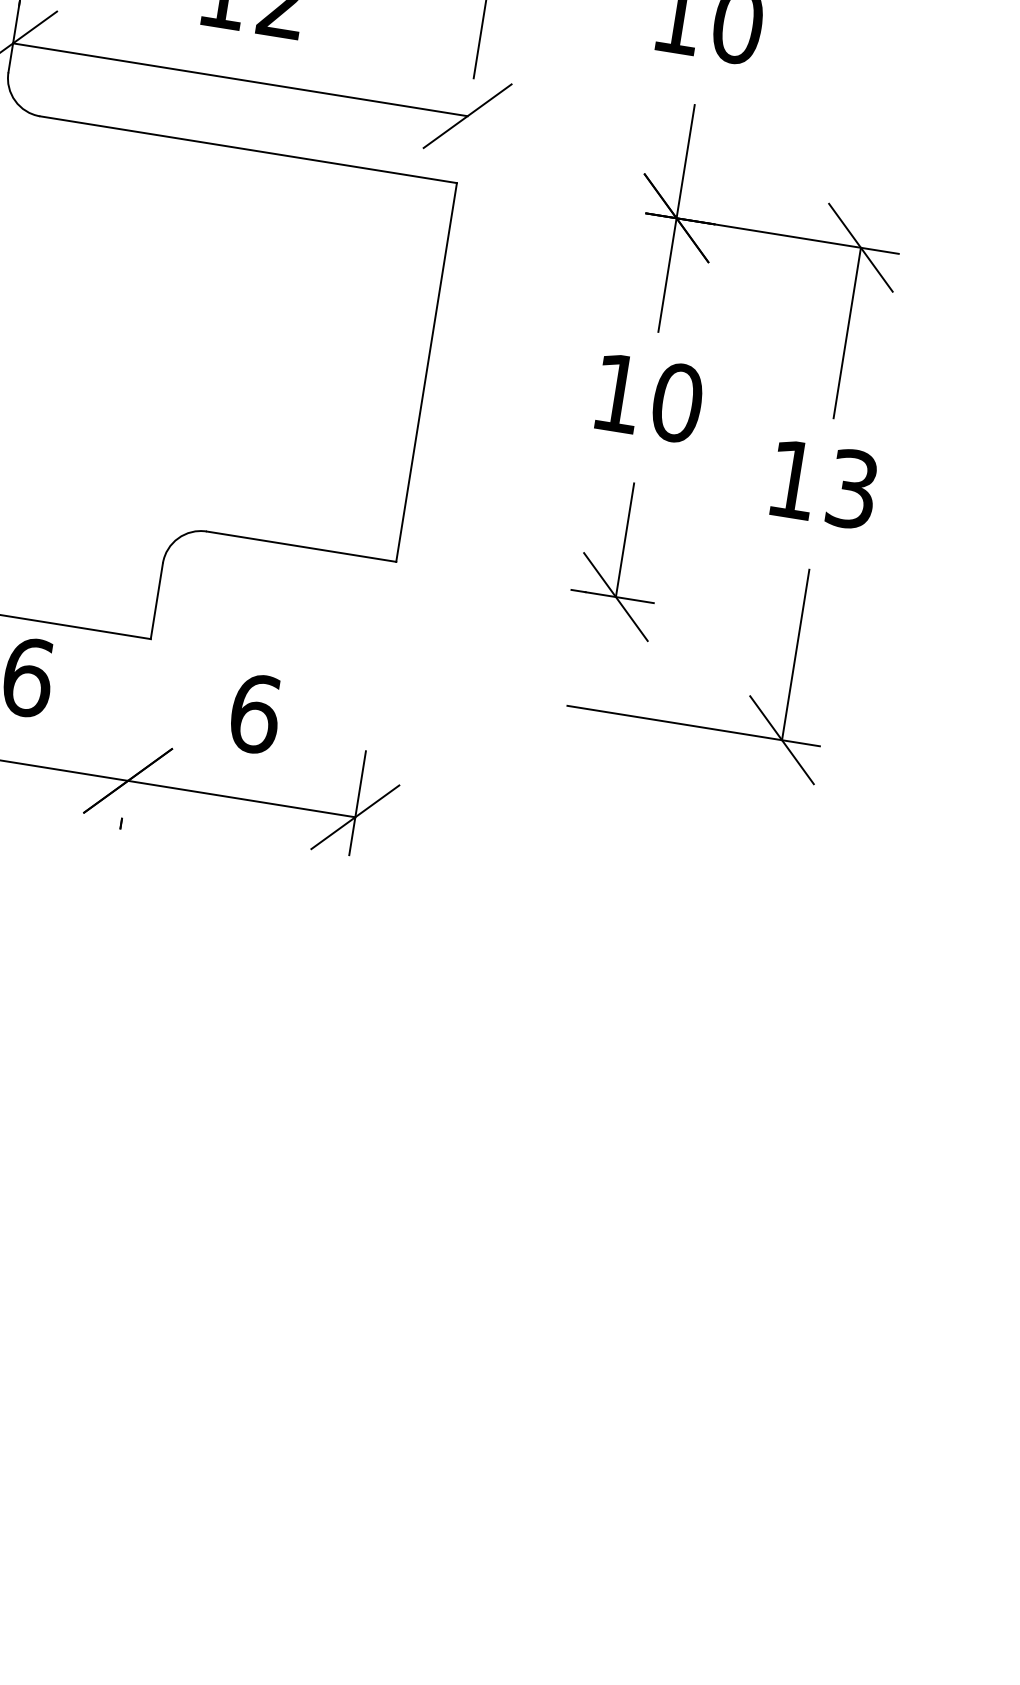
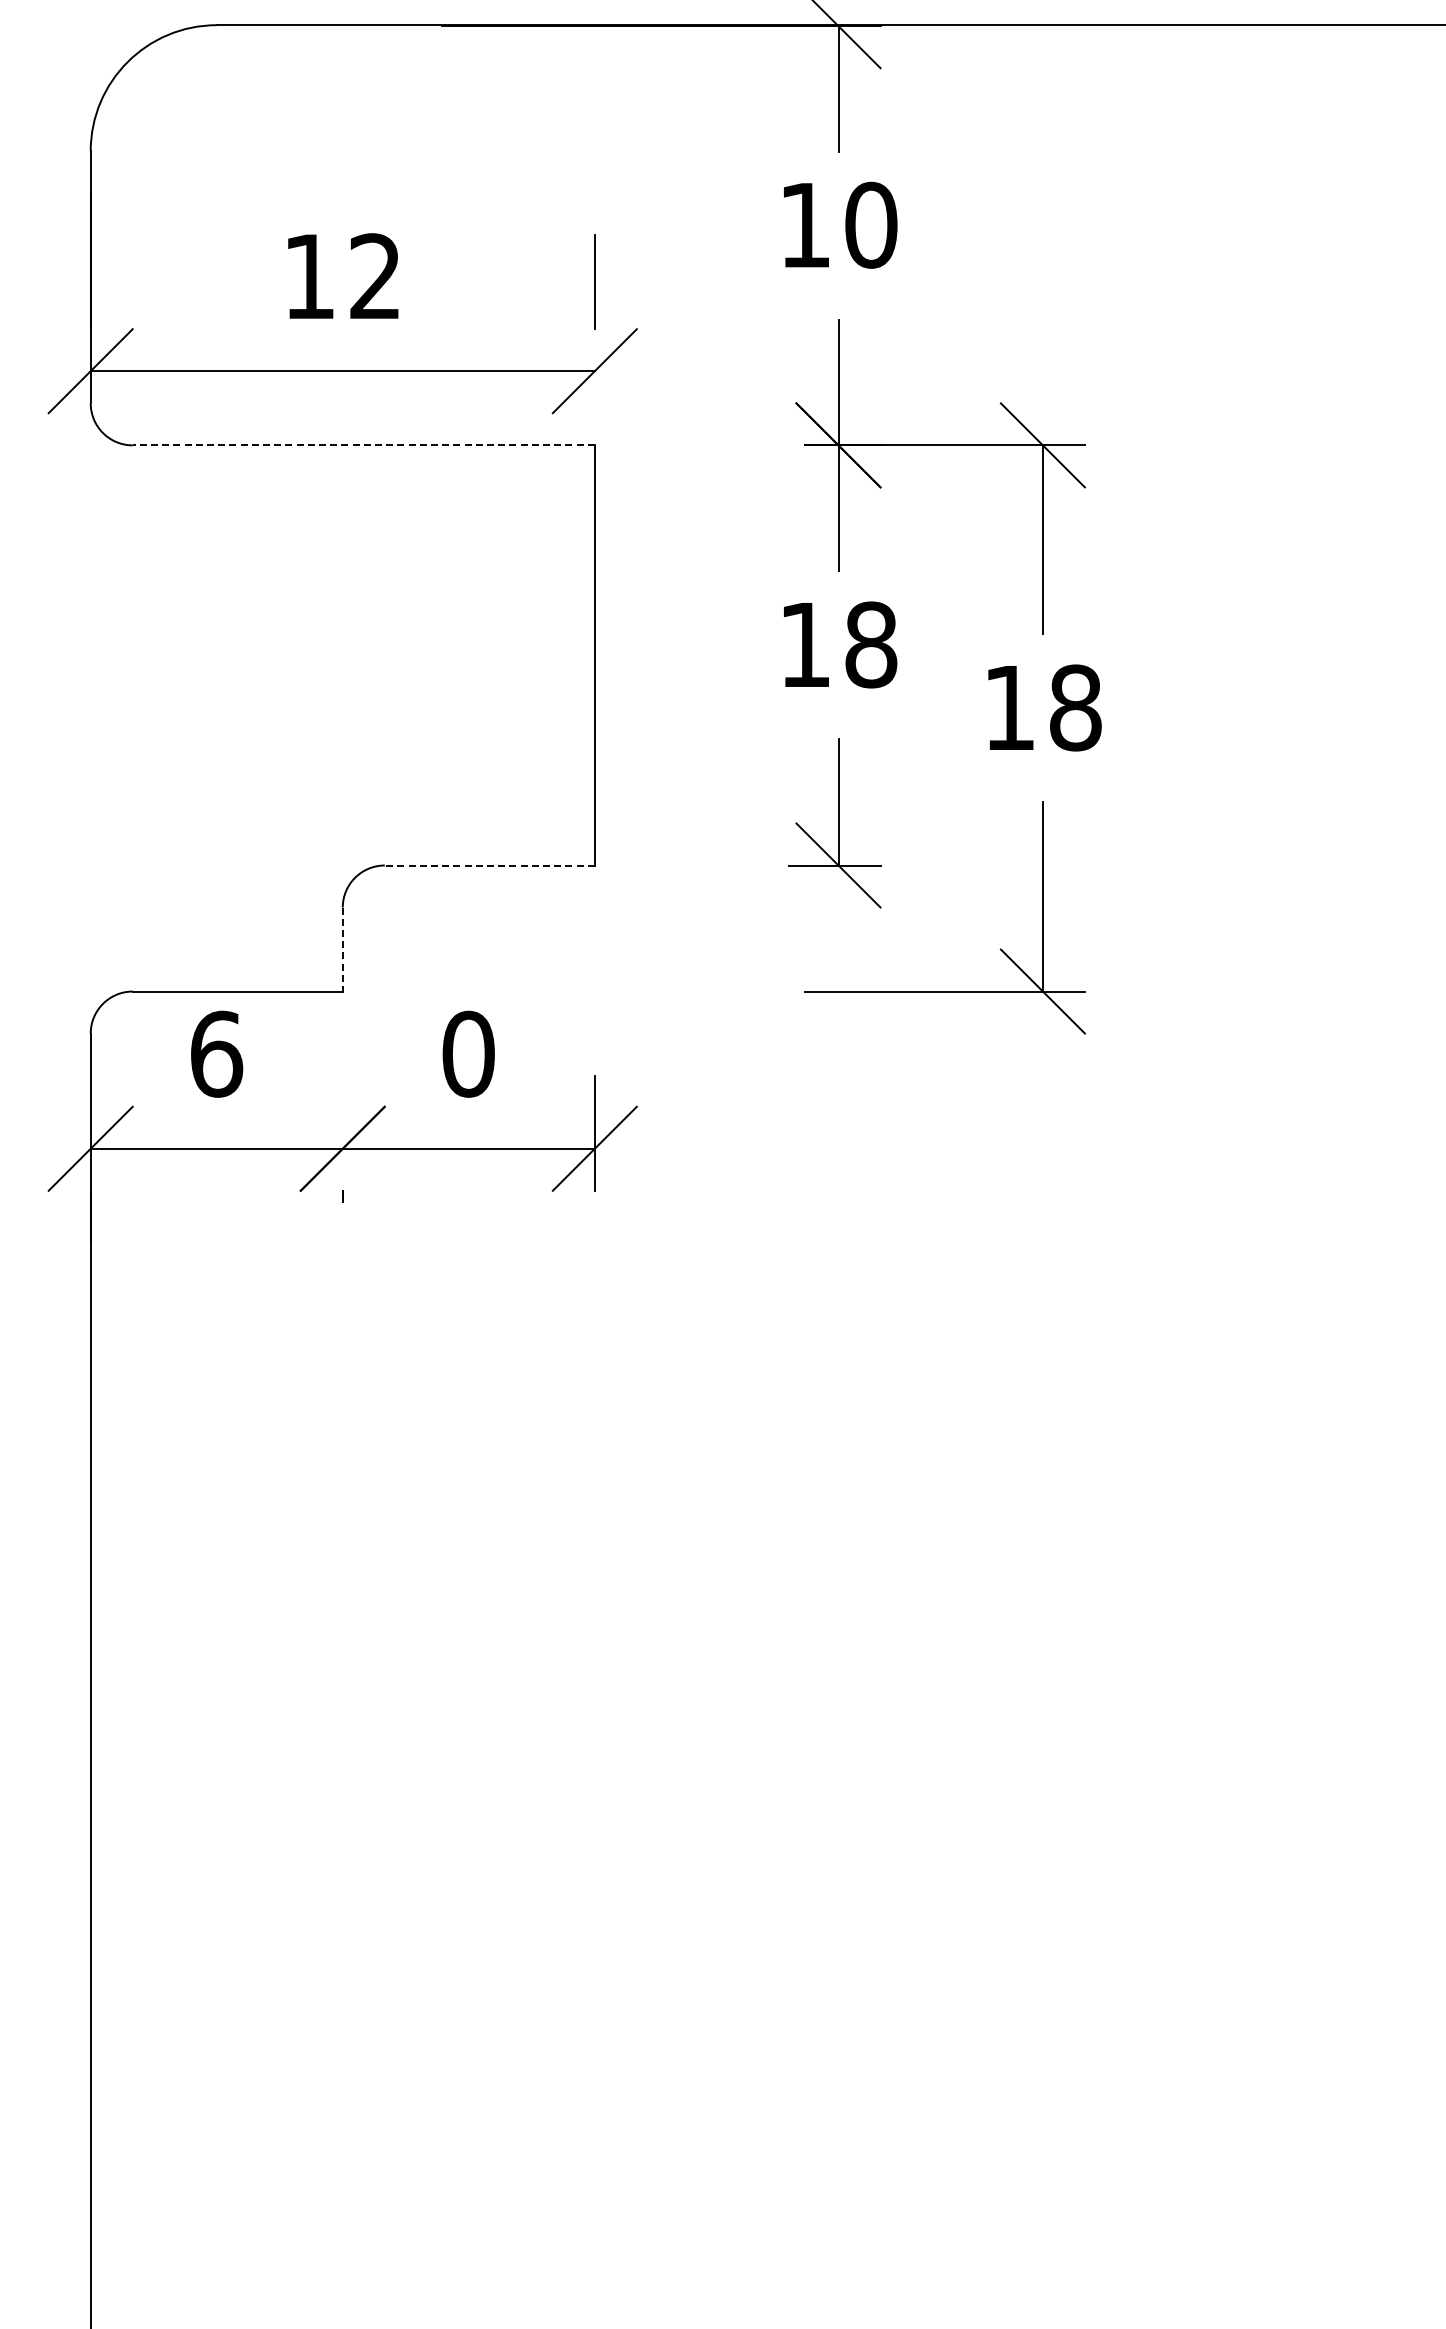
line: (248, 149) -> (363, 445), solid -> dashed
text: (677, 402) -> (871, 644), 10 -> 18
text: (852, 488) -> (1075, 707), 13 -> 18
line: (301, 546) -> (489, 865), solid -> dashed
line: (156, 602) -> (342, 950), solid -> dashed
text: (255, 713) -> (468, 1053), 6 -> 0

